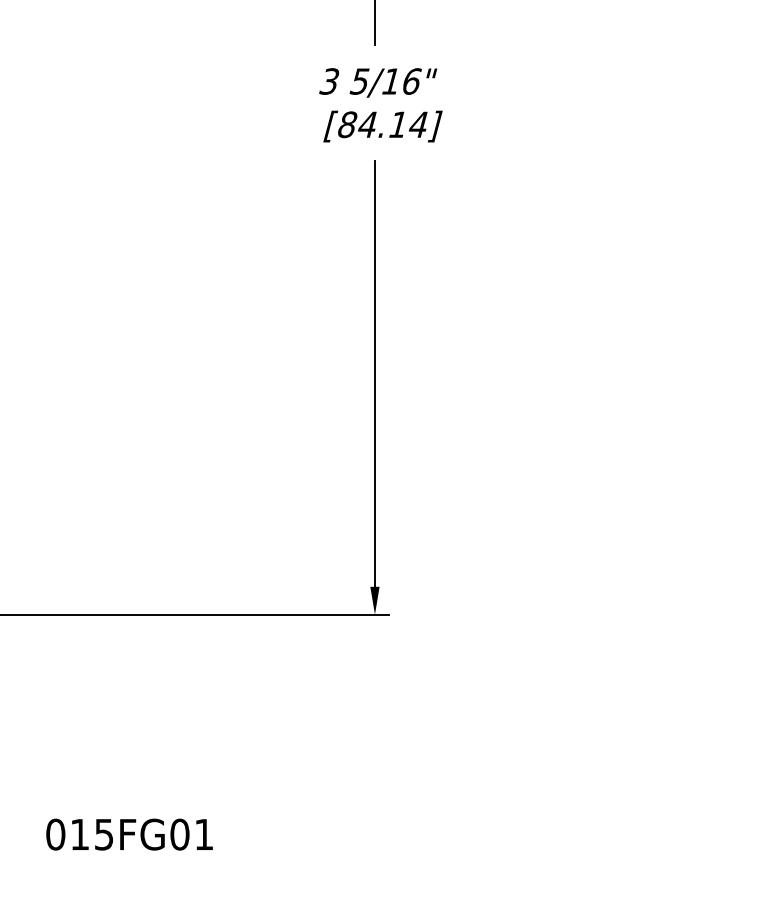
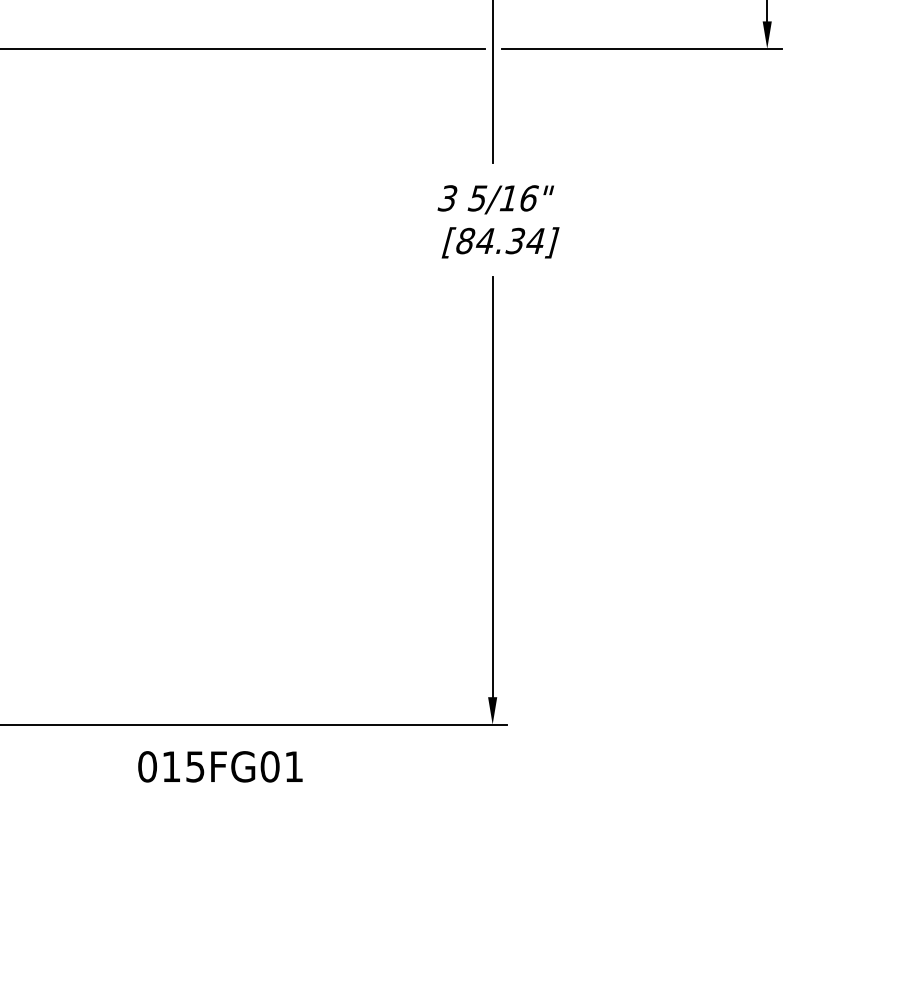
text: (398, 124) -> (515, 240), [84.14] -> [84.34]
text: (129, 834) -> (220, 766), moved

